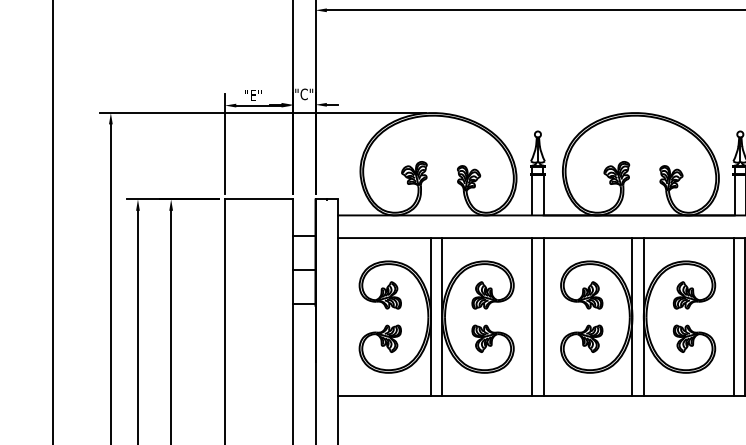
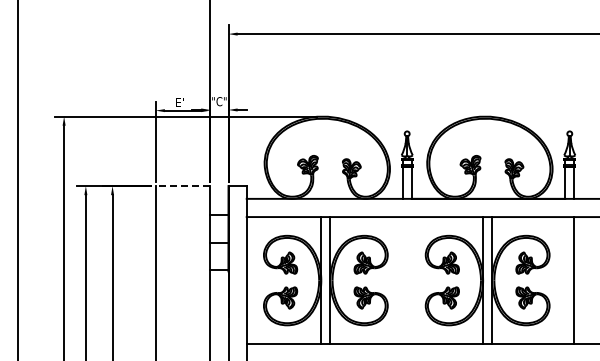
line: (258, 200) -> (182, 186), solid -> dashed
line: (532, 317) -> (402, 280), removed
line: (543, 317) -> (411, 280), removed
line: (733, 317) -> (564, 280), removed

